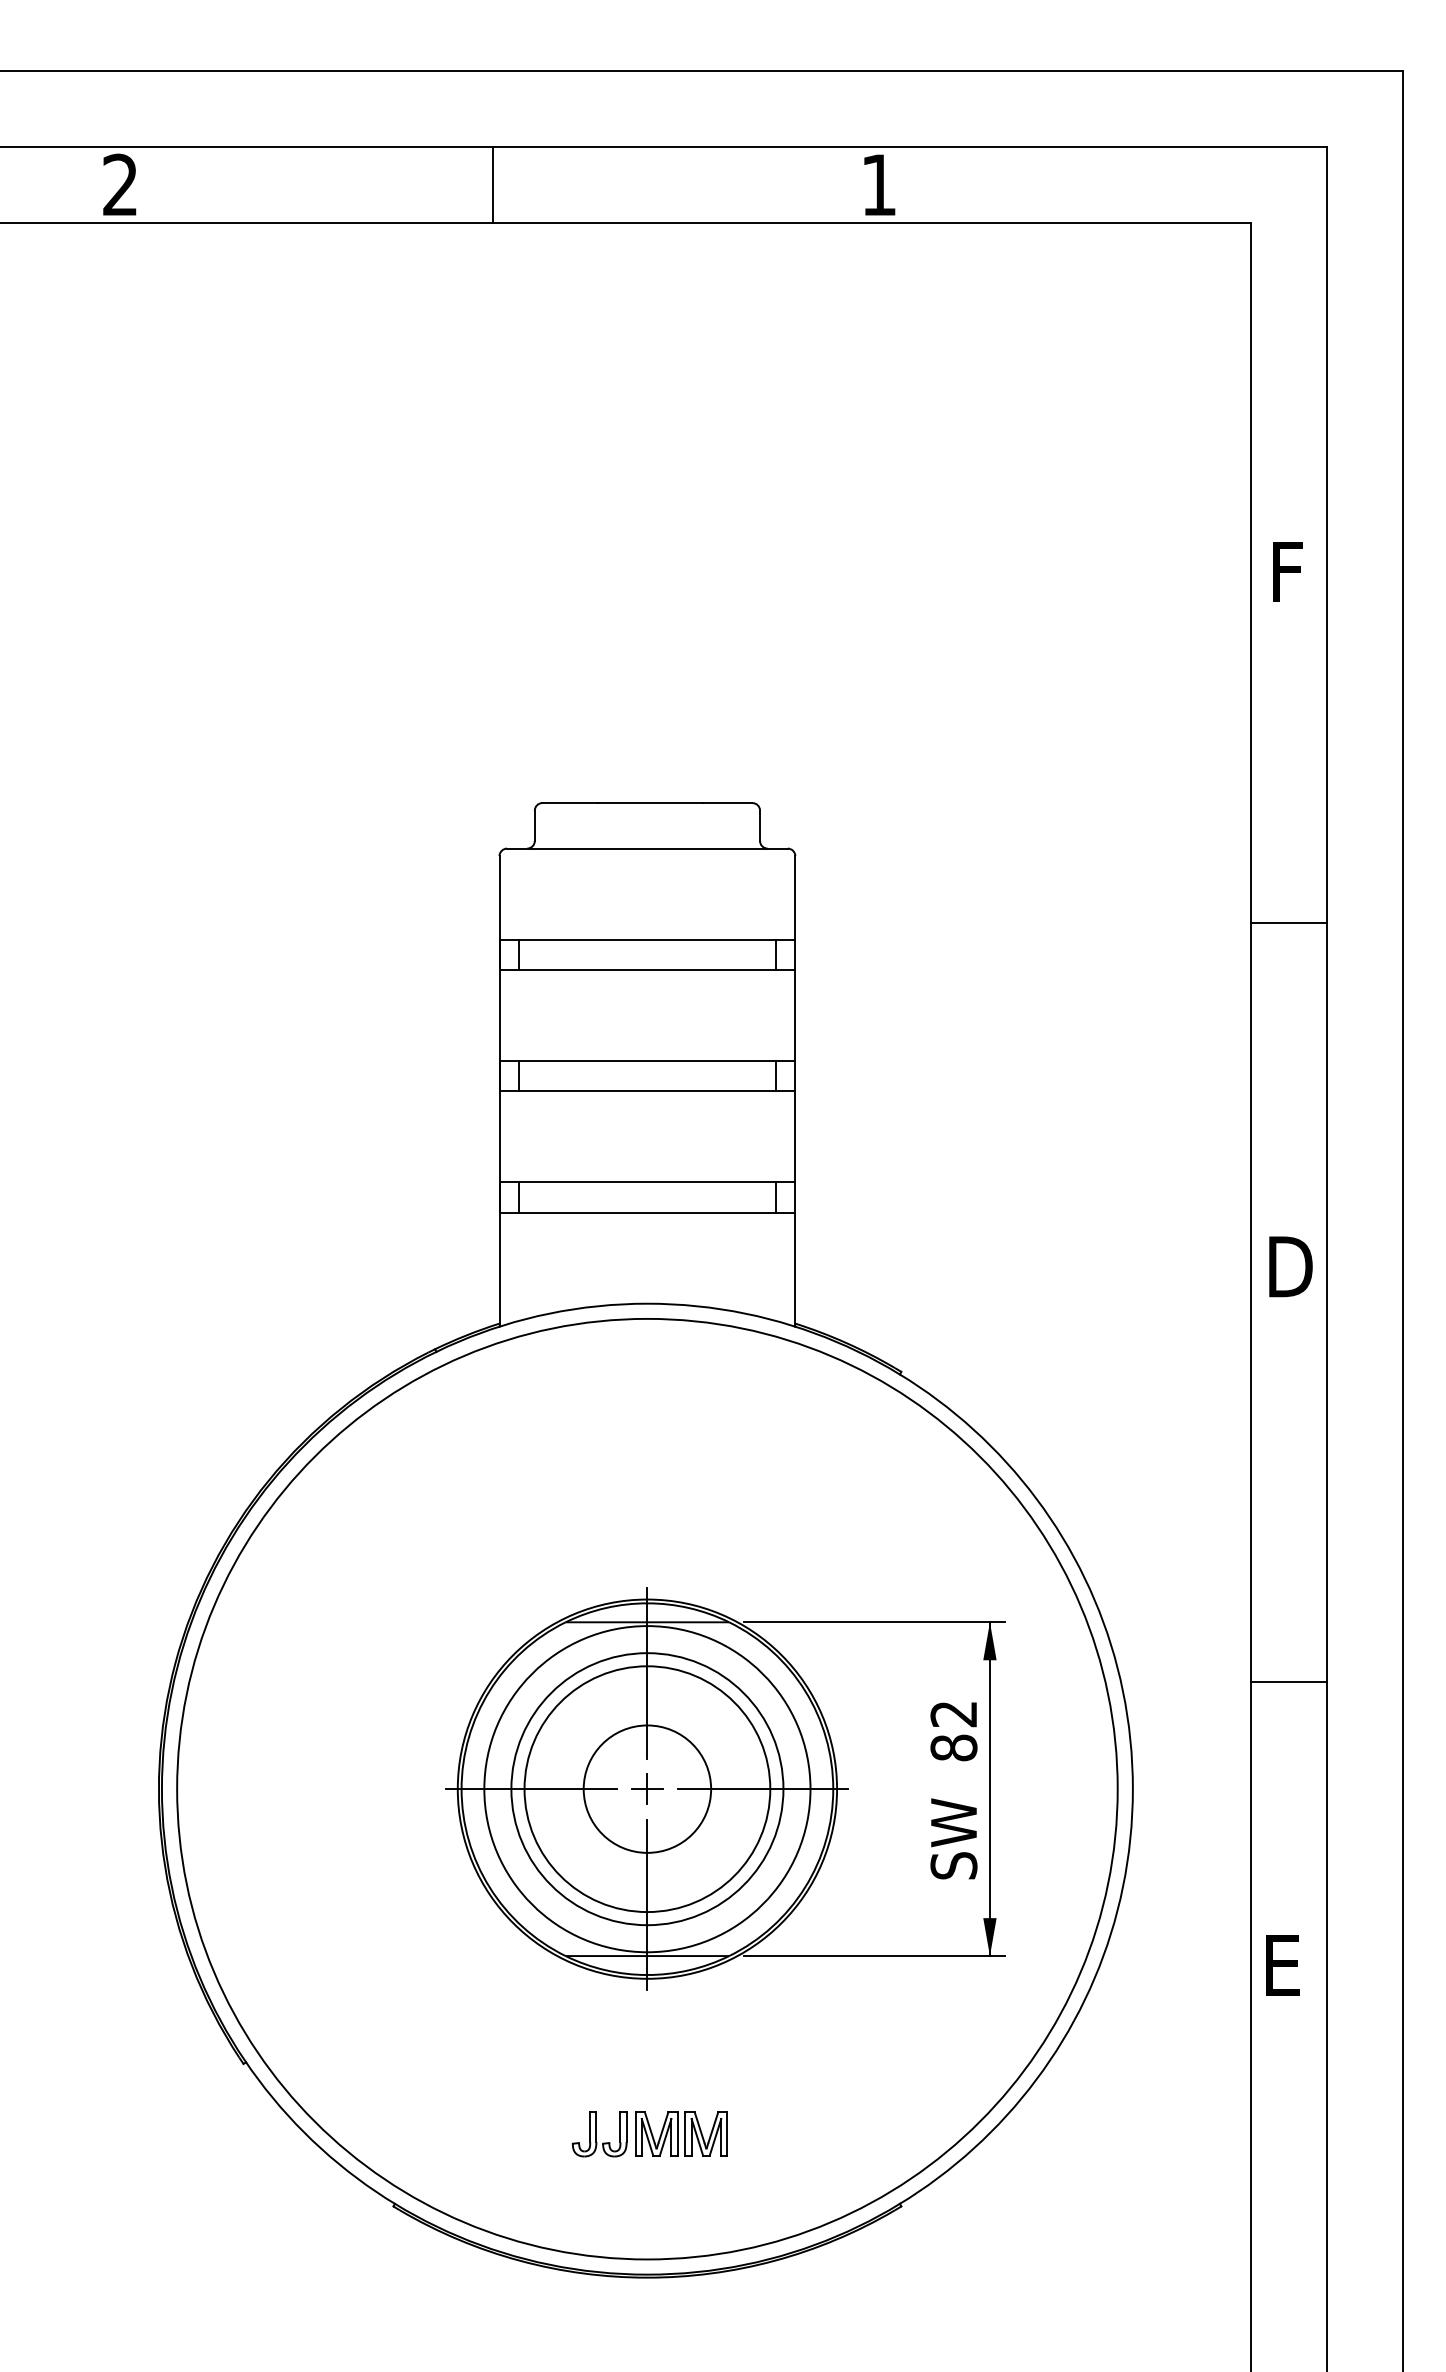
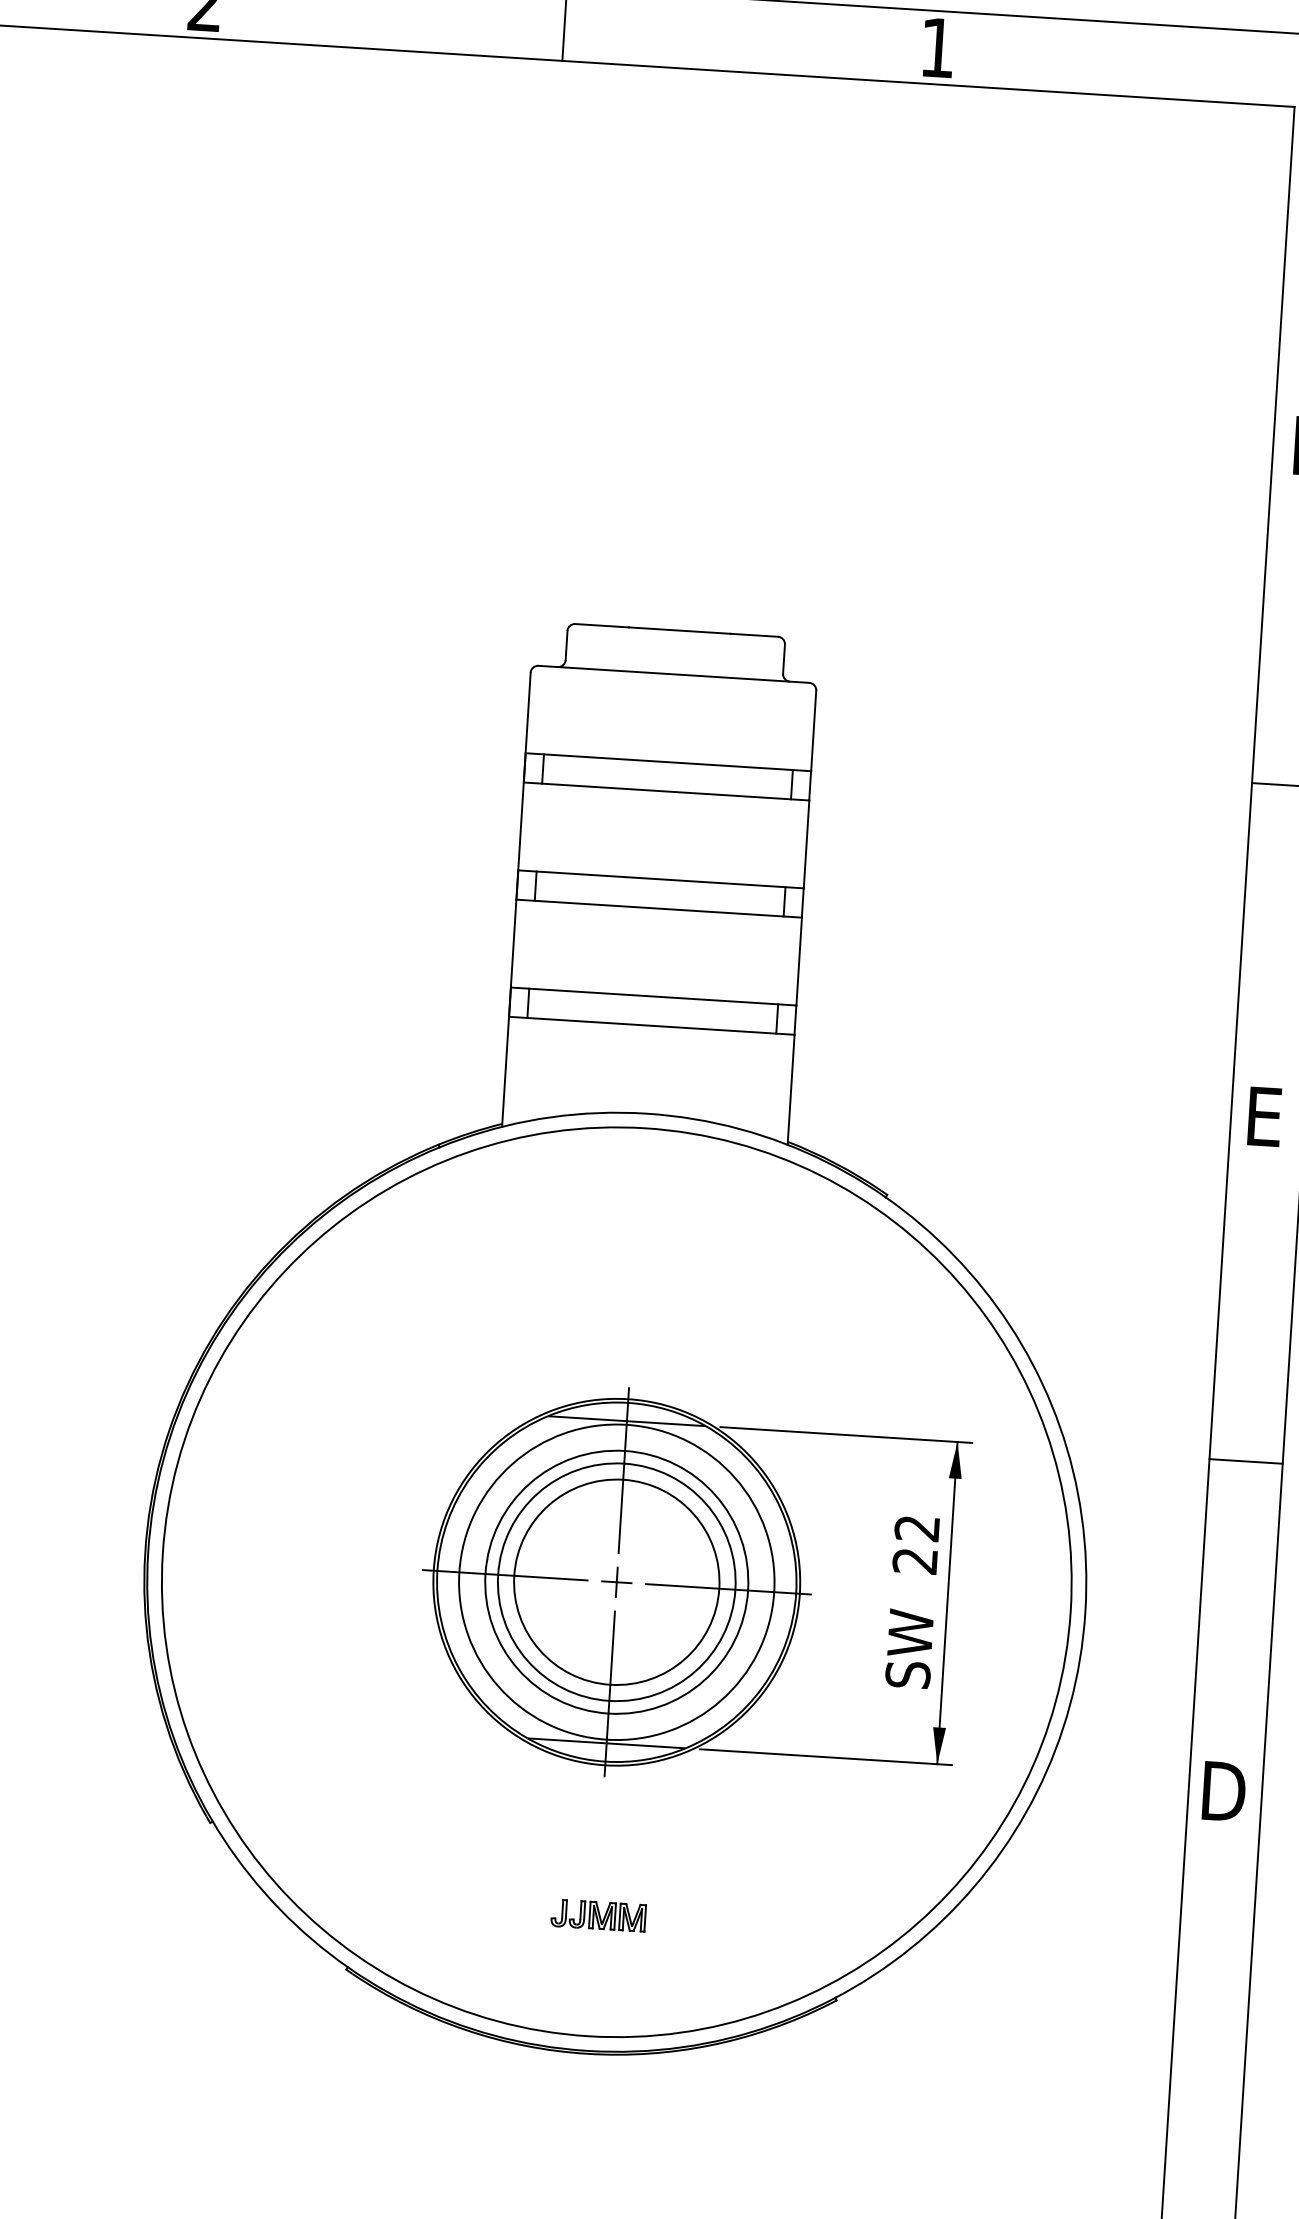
text: (1290, 1266) -> (1269, 1116), D -> E
line: (1288, 1681) -> (1245, 1461), moved
text: (953, 1747) -> (914, 1560), 82 -> 22
circle: (647, 1788) -> (616, 1581), size x1.67
text: (1287, 1965) -> (1223, 1791), E -> D
part: (650, 2134) -> (598, 1915), size x0.62

